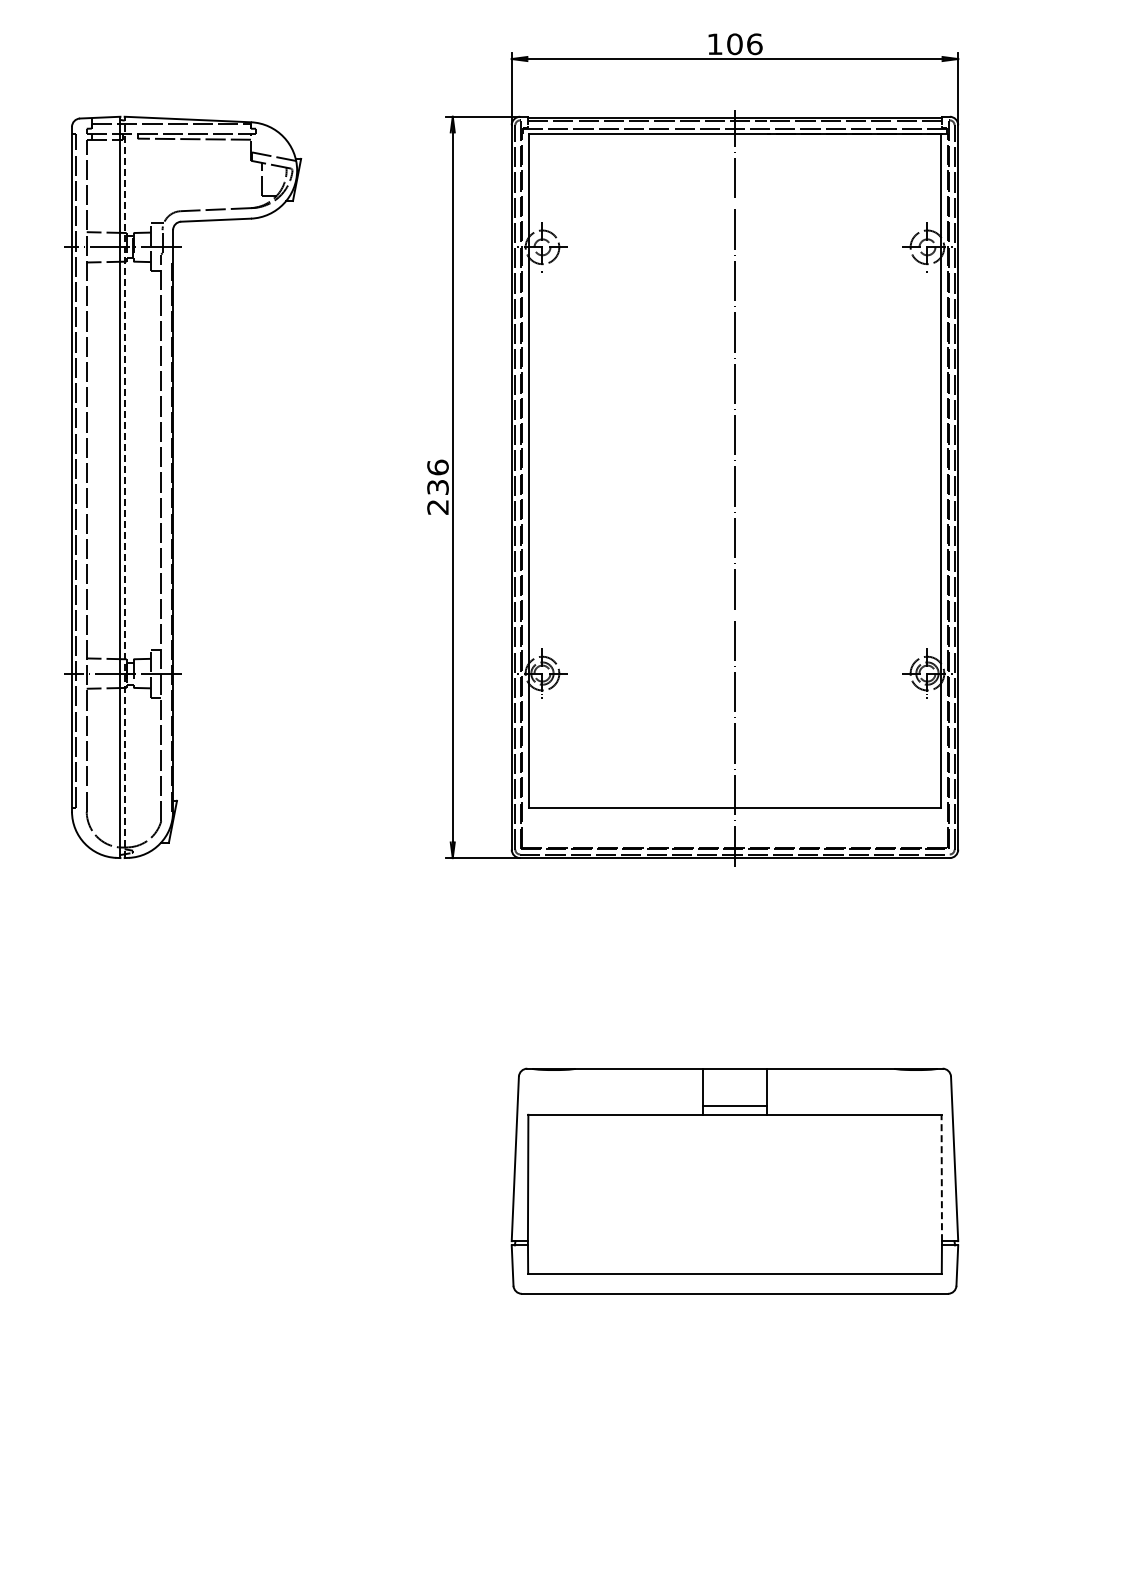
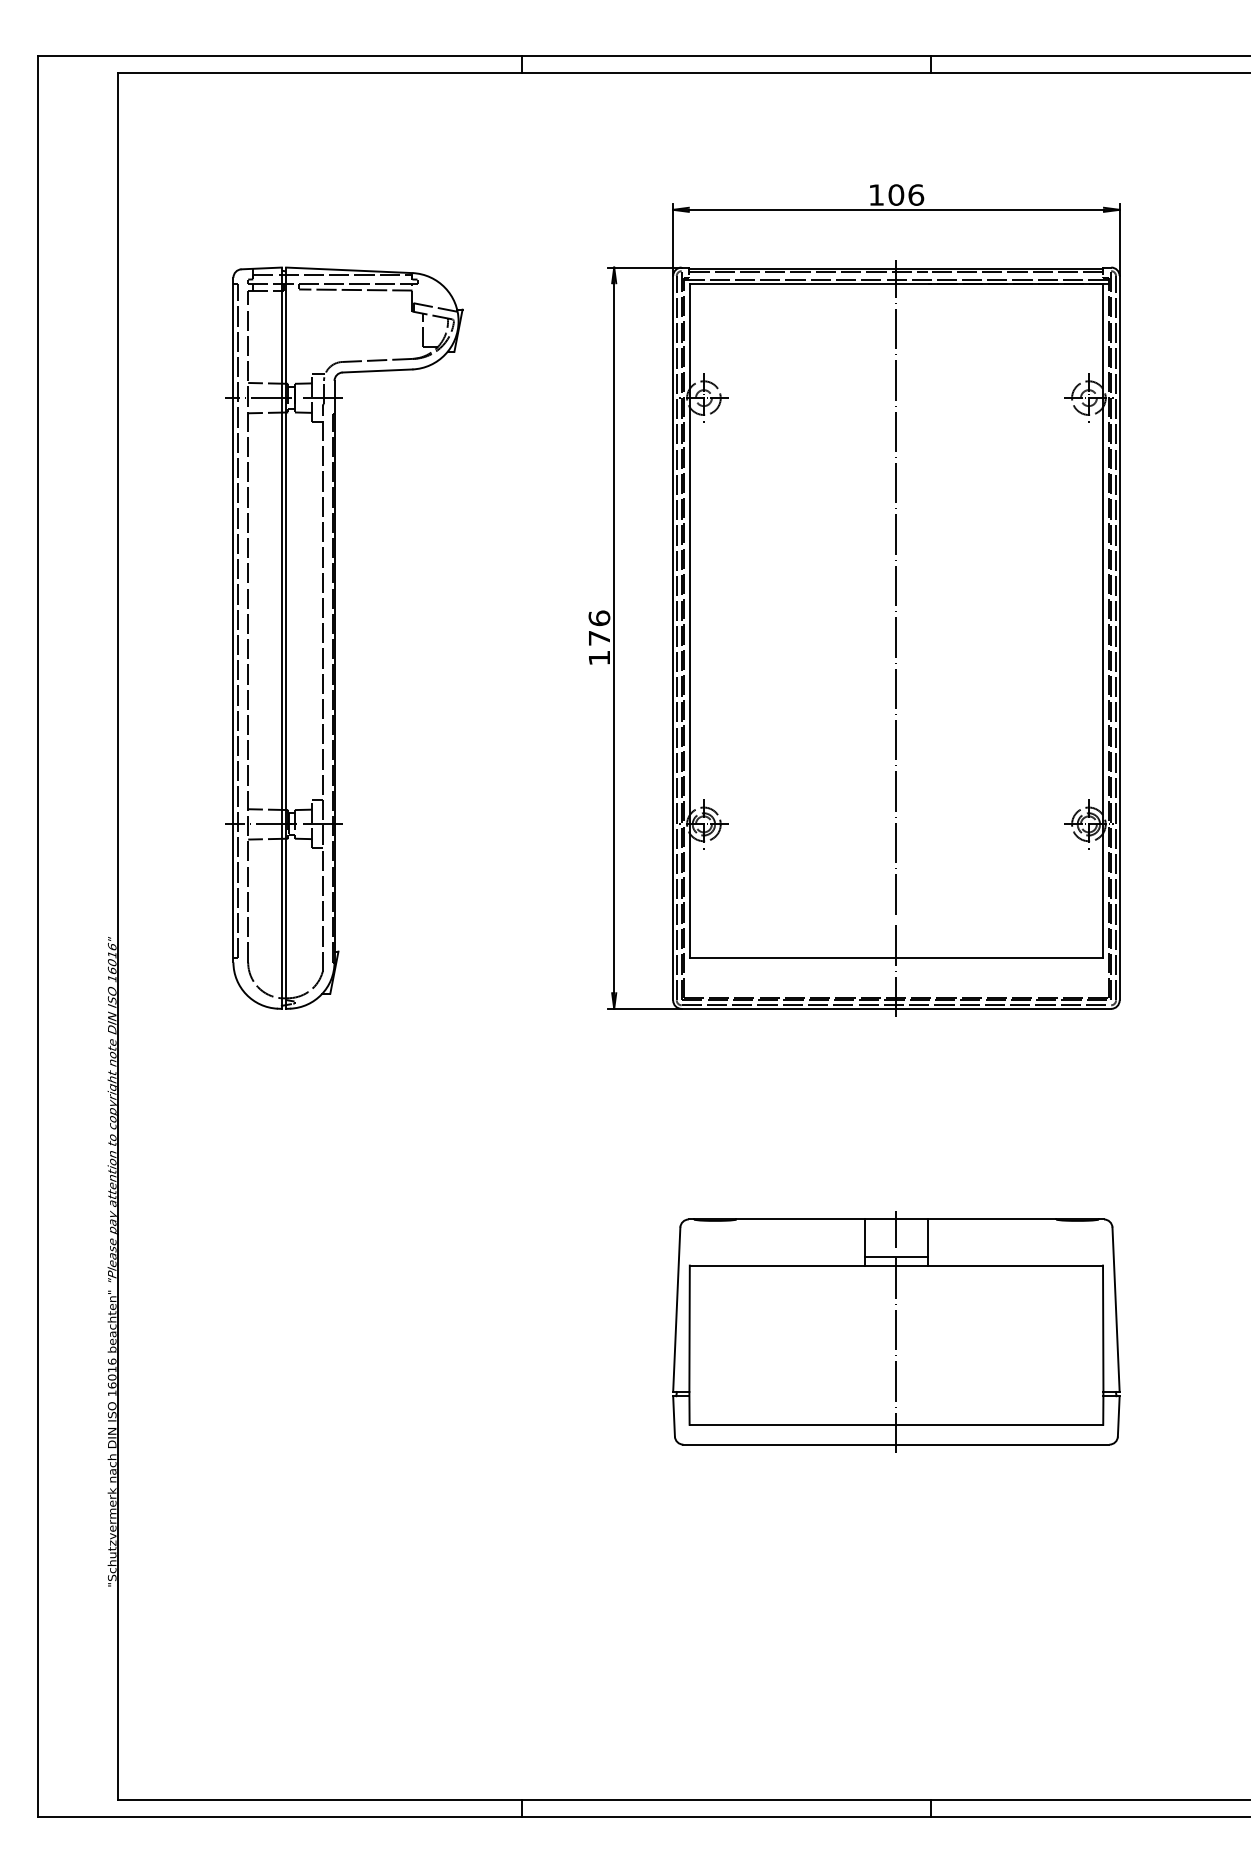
line: (125, 487) -> (286, 638), dashed -> solid
text: (438, 496) -> (599, 647), 236 -> 176
line: (942, 1177) -> (1103, 1328), dashed -> solid
line: (735, 1181) -> (896, 1332), added

